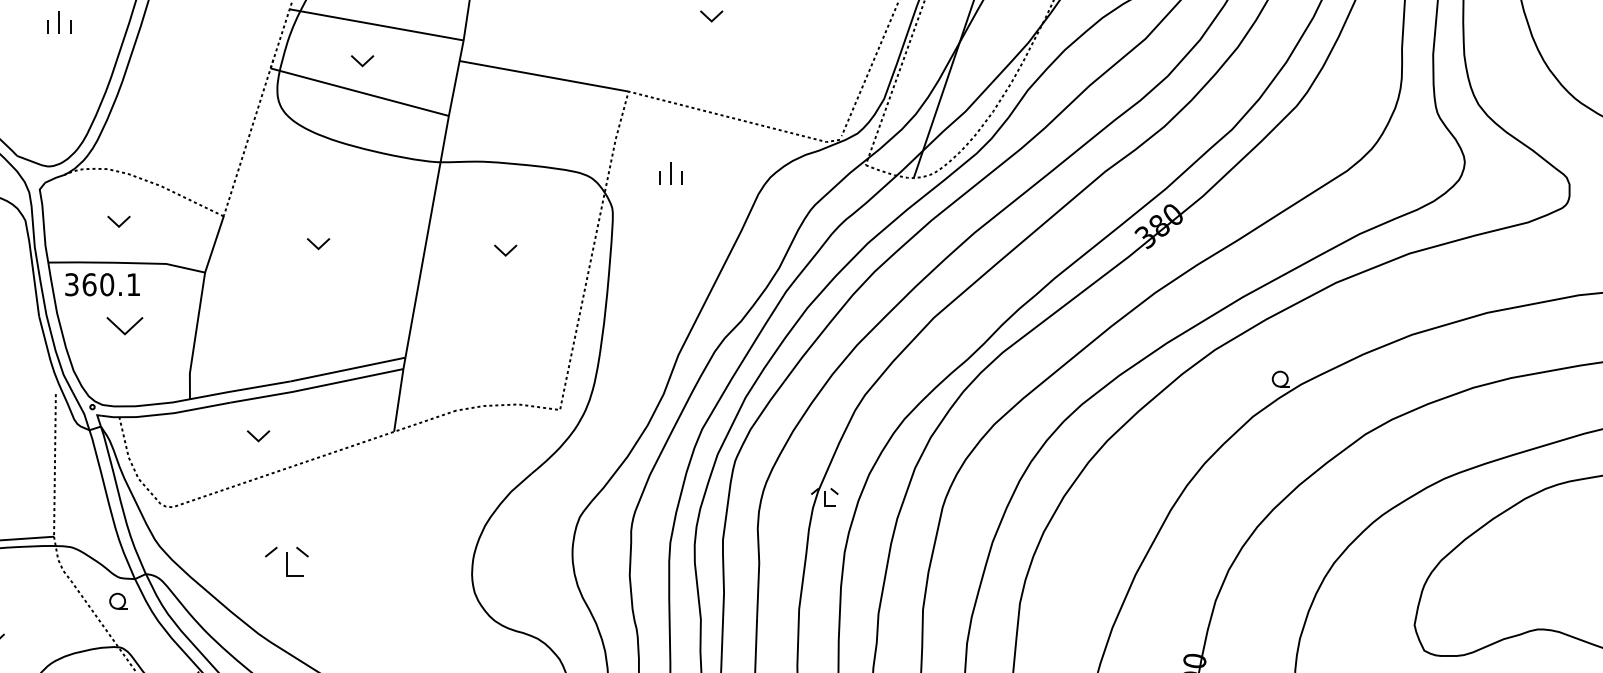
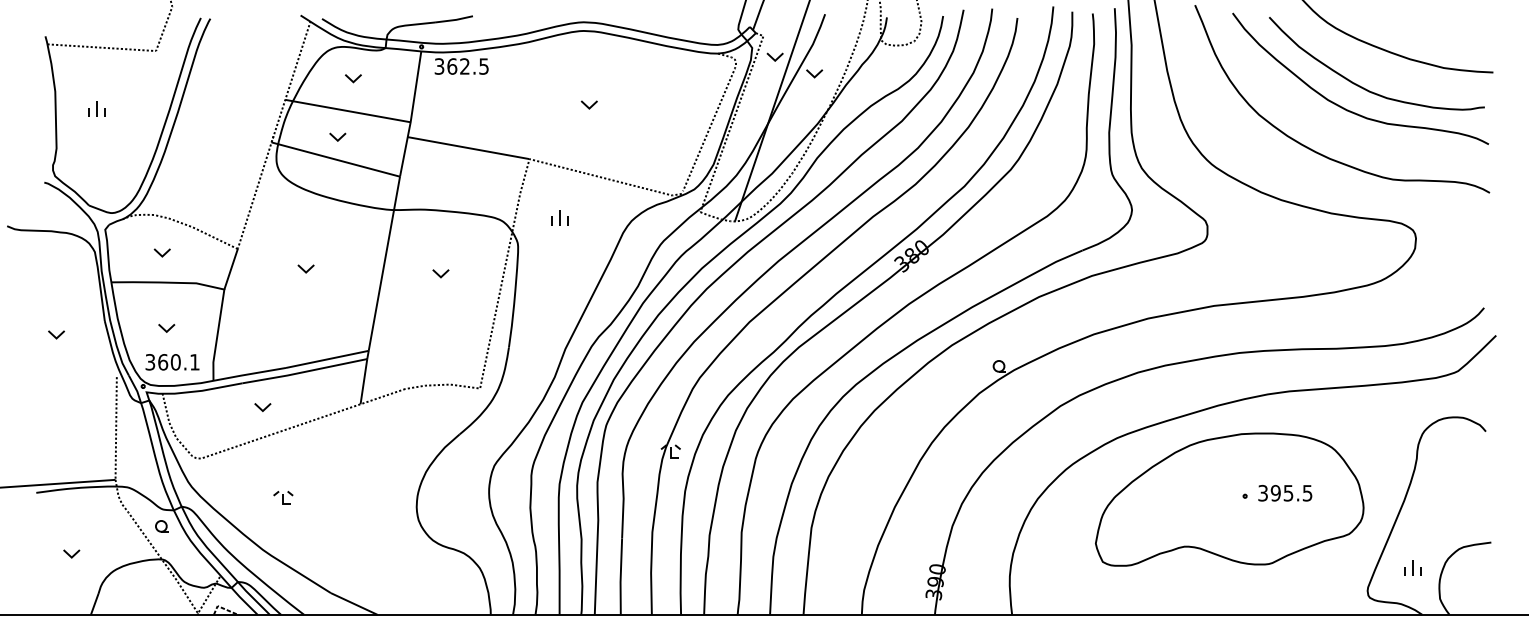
part: (58, 21) -> (96, 108), moved
text: (102, 285) -> (172, 362), moved
part: (124, 326) -> (166, 328), size x0.62
part: (287, 561) -> (283, 497), size x0.62

